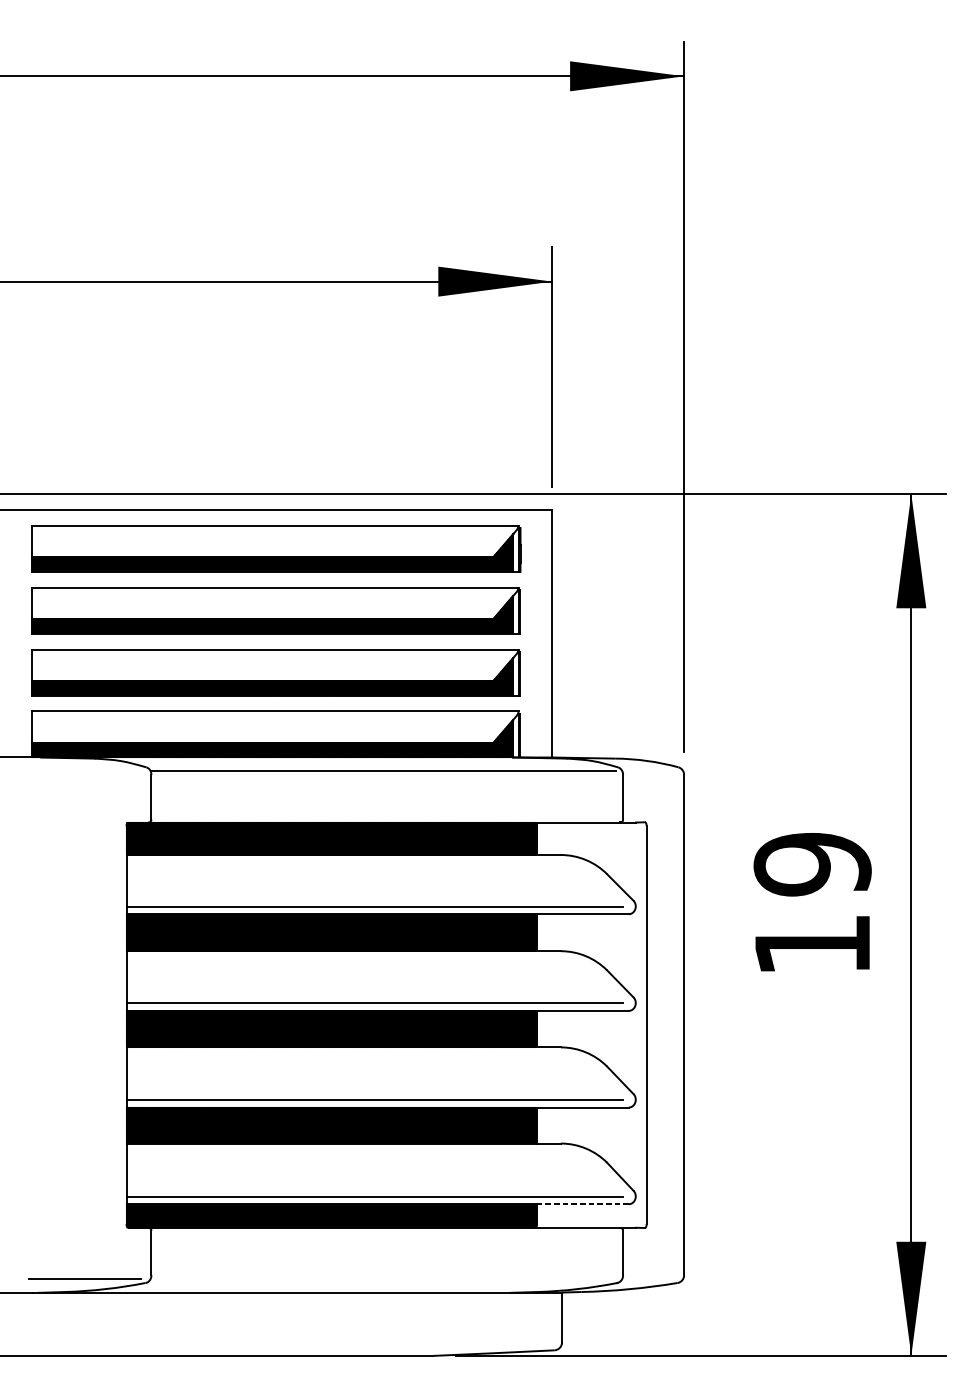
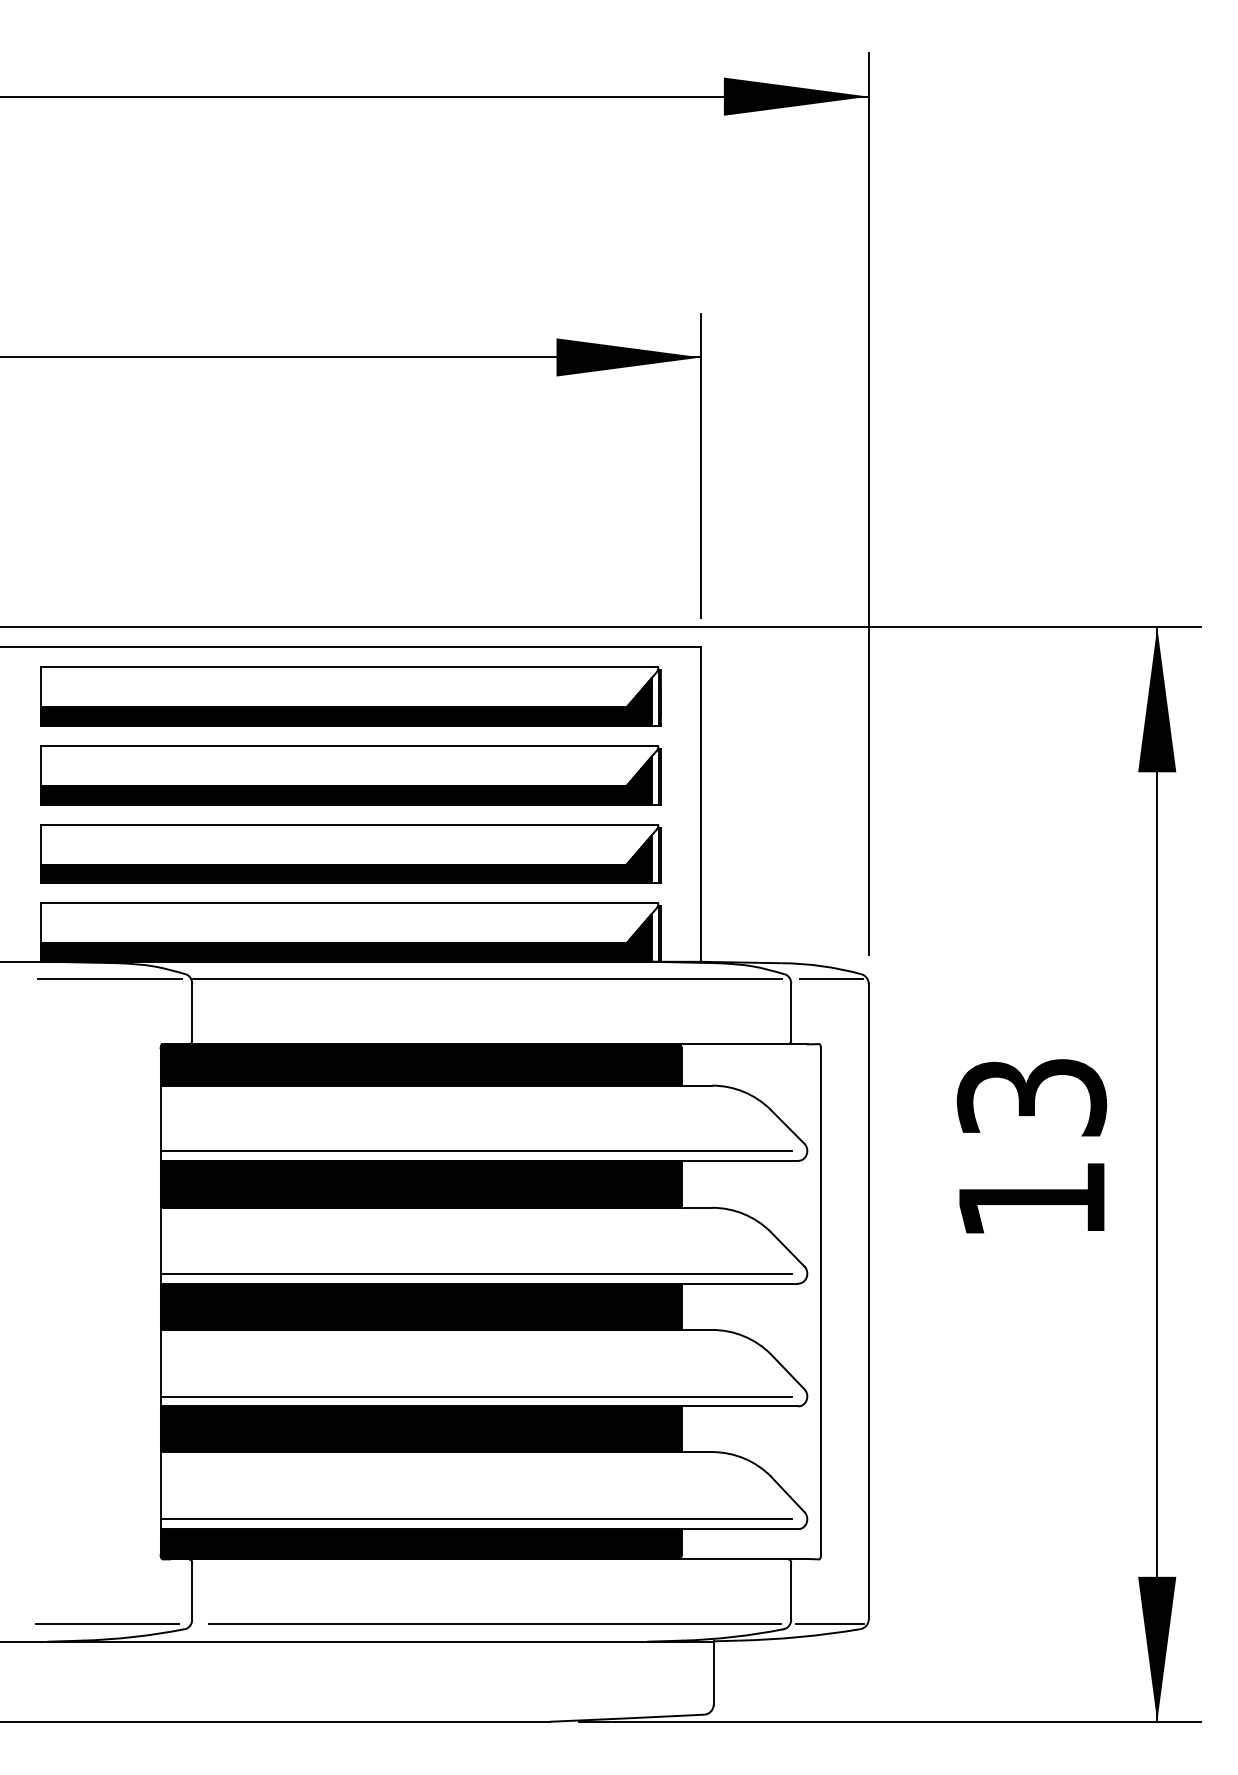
line: (87, 770) -> (110, 978), added
line: (654, 770) -> (830, 978), added
text: (812, 864) -> (1031, 1097), 19 -> 13
line: (583, 1204) -> (740, 1529), dashed -> solid
line: (389, 1279) -> (494, 1624), added
line: (653, 1279) -> (829, 1624), added

